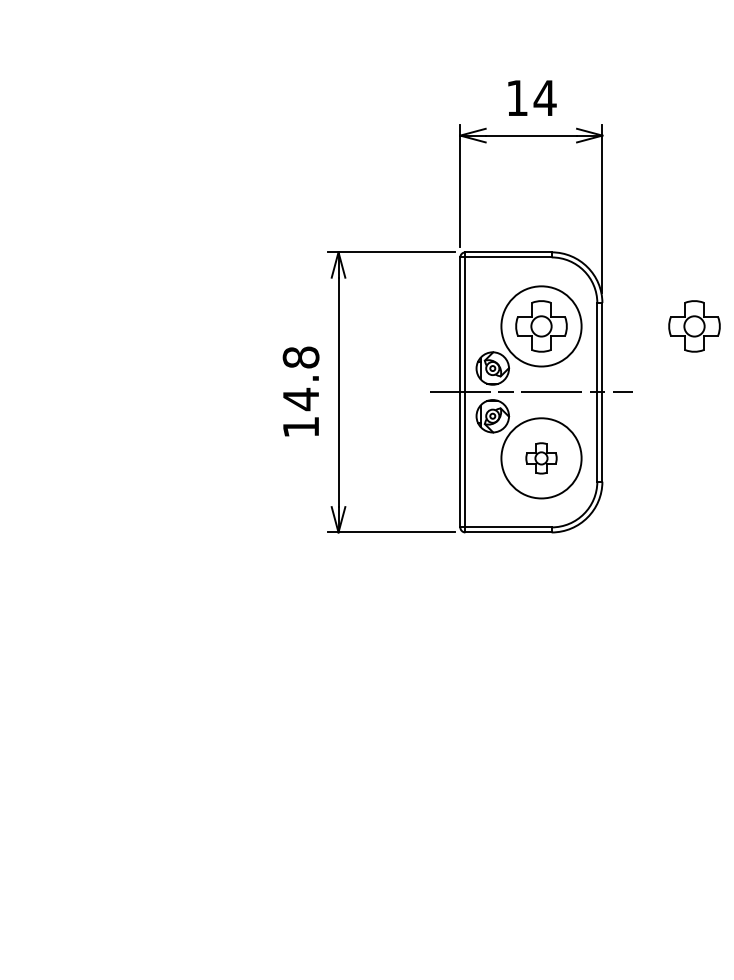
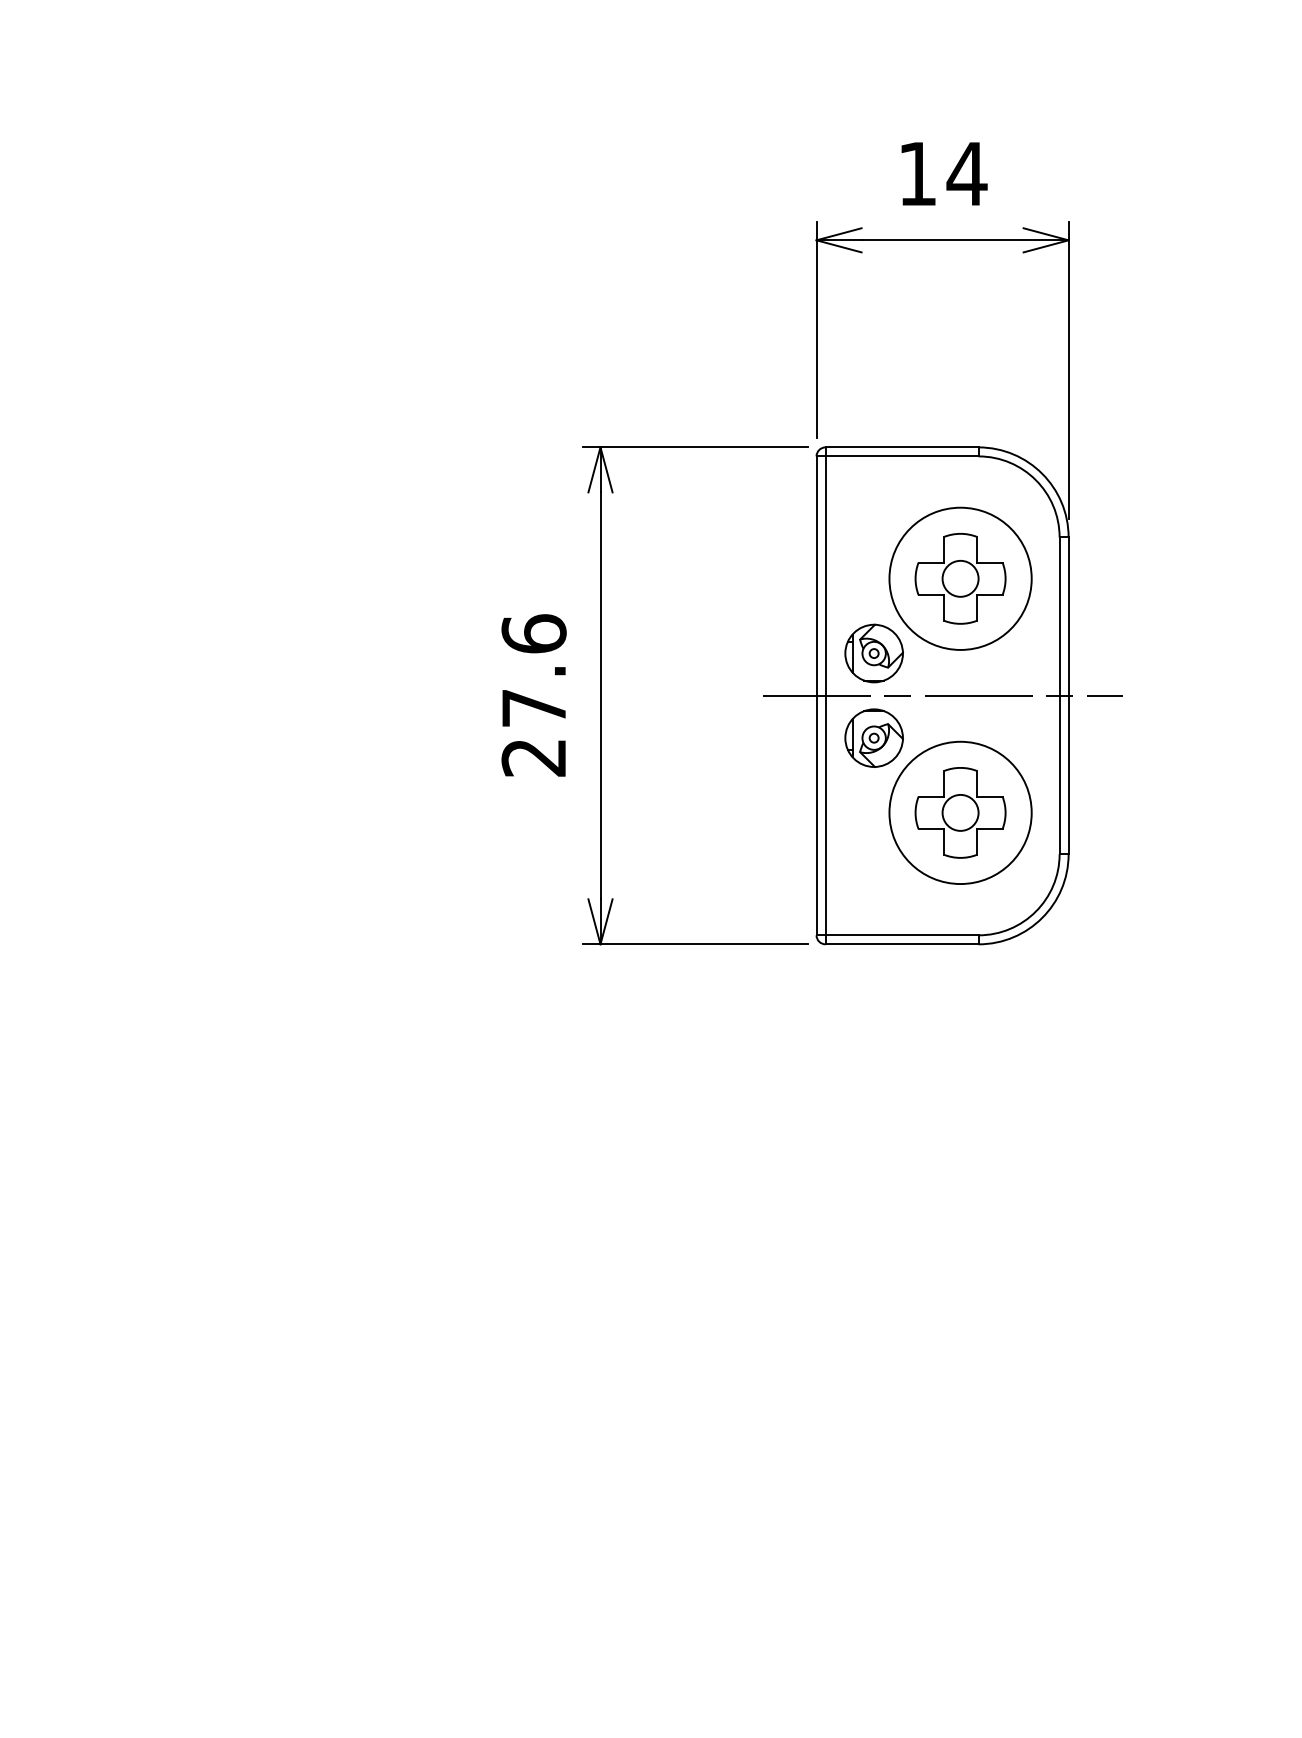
part: (694, 326) -> (1231, 578), removed
text: (300, 391) -> (533, 694), 14.8 -> 27.6
part: (541, 458) -> (960, 813), size x1.67

